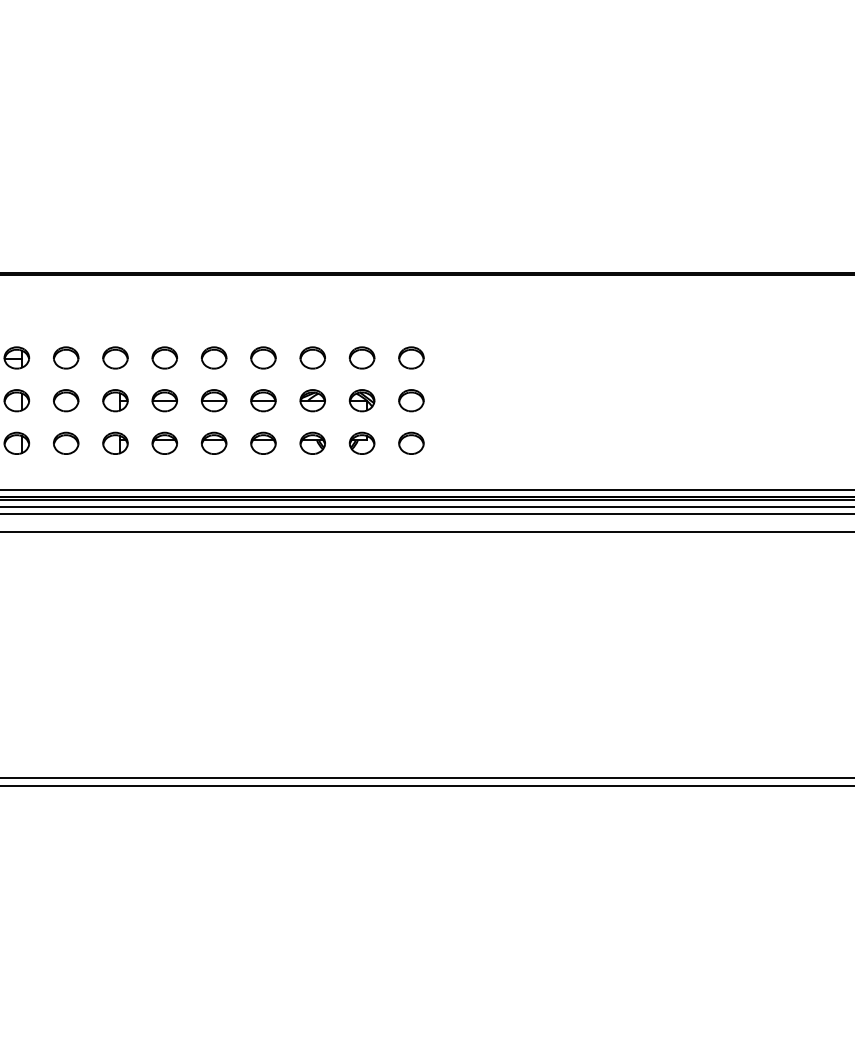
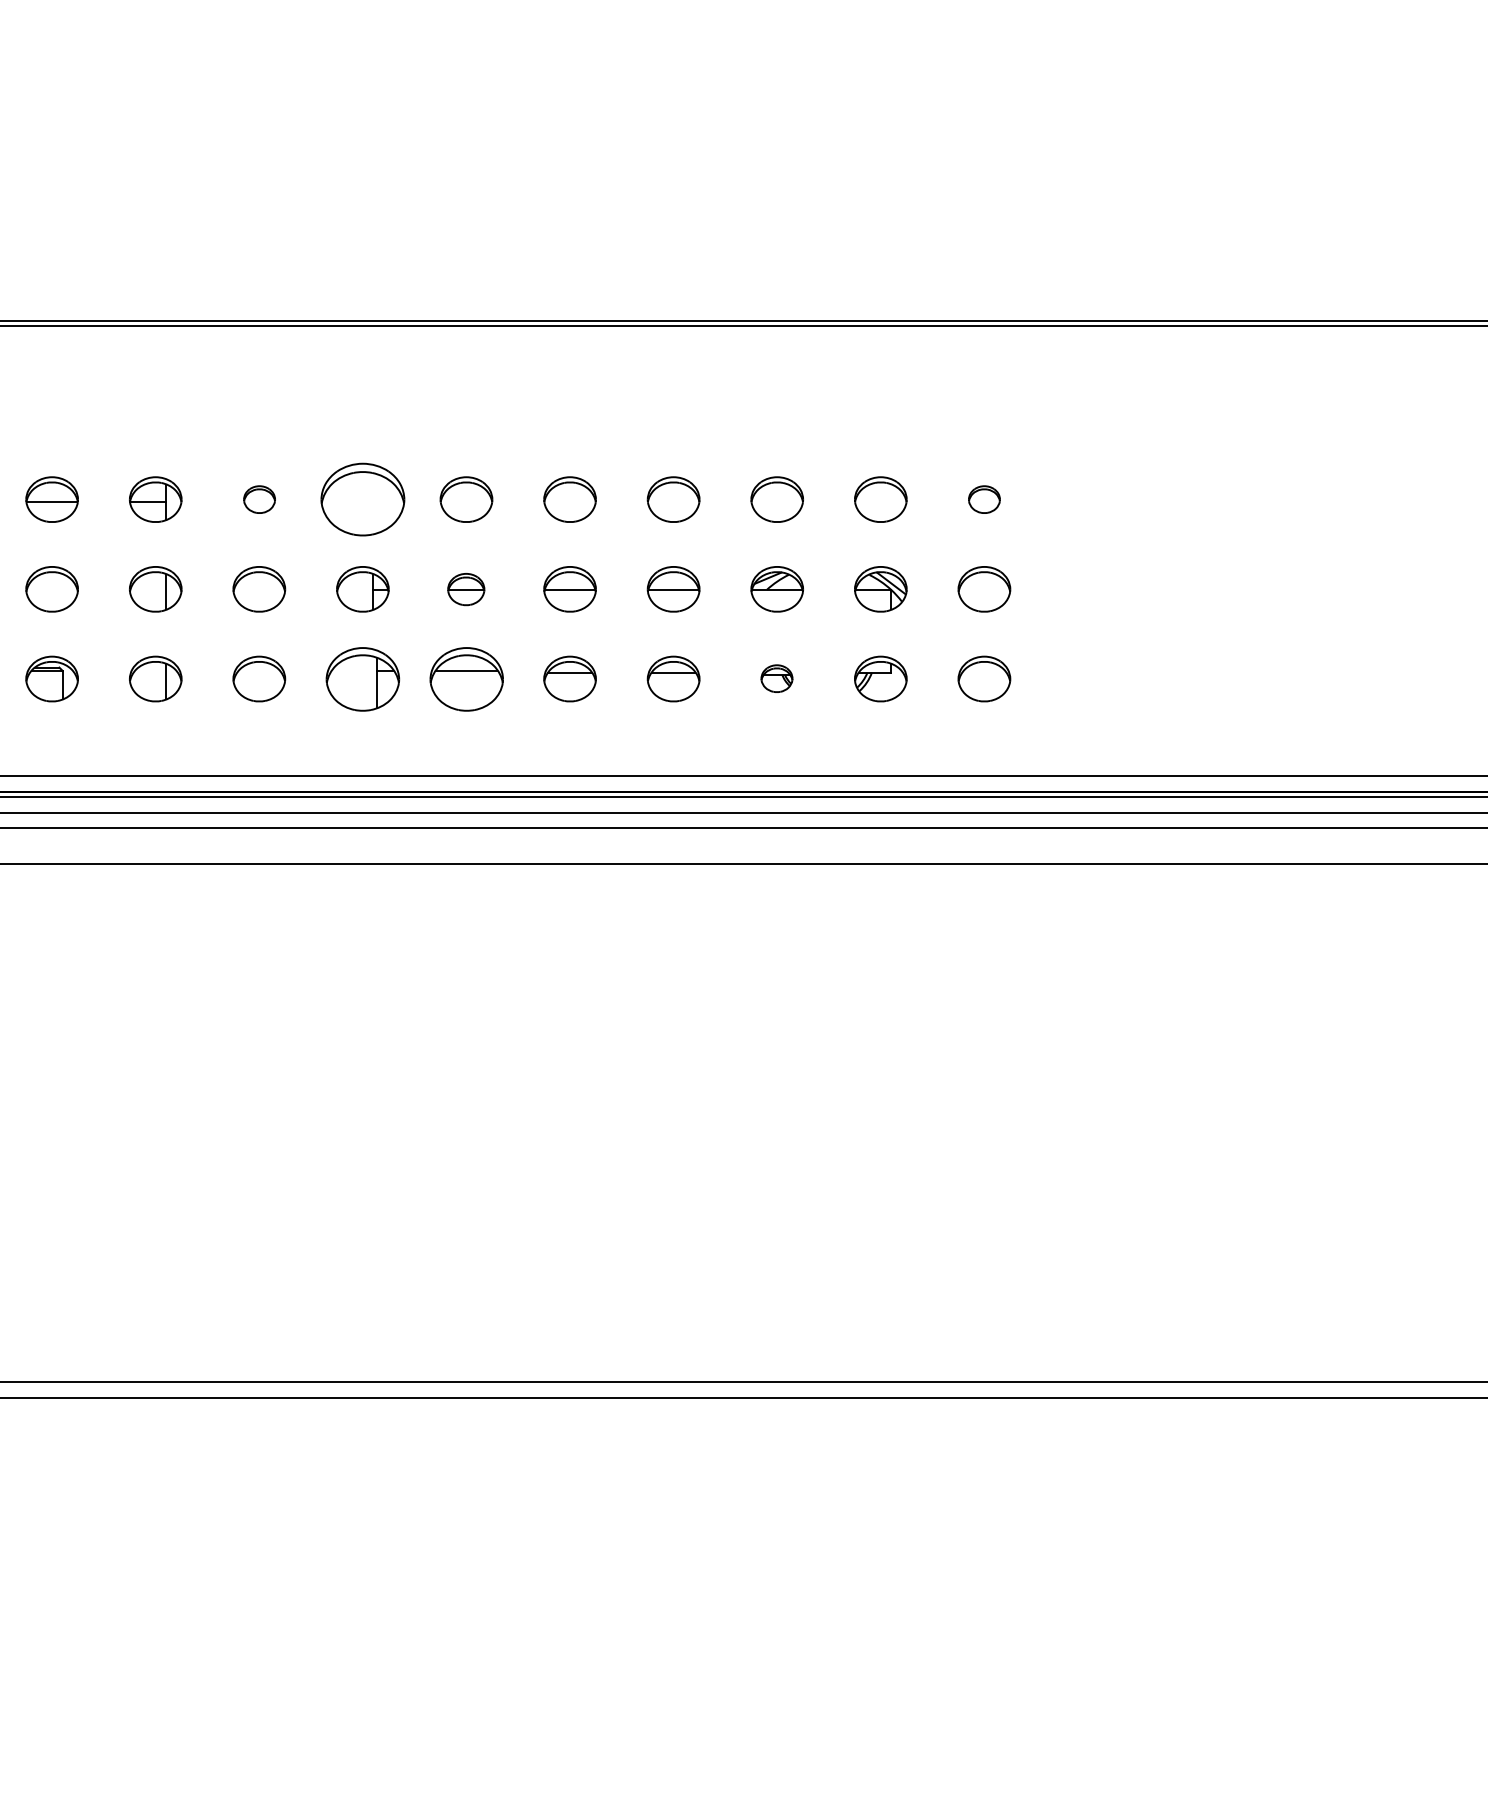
part: (66, 357) -> (259, 498), size x0.6
part: (115, 357) -> (362, 498), size x1.6
part: (411, 357) -> (984, 498), size x0.6
part: (164, 400) -> (465, 588), size x0.7
part: (115, 442) -> (362, 677), size x1.4
part: (164, 442) -> (465, 677), size x1.4
part: (312, 442) -> (776, 677), size x0.6

